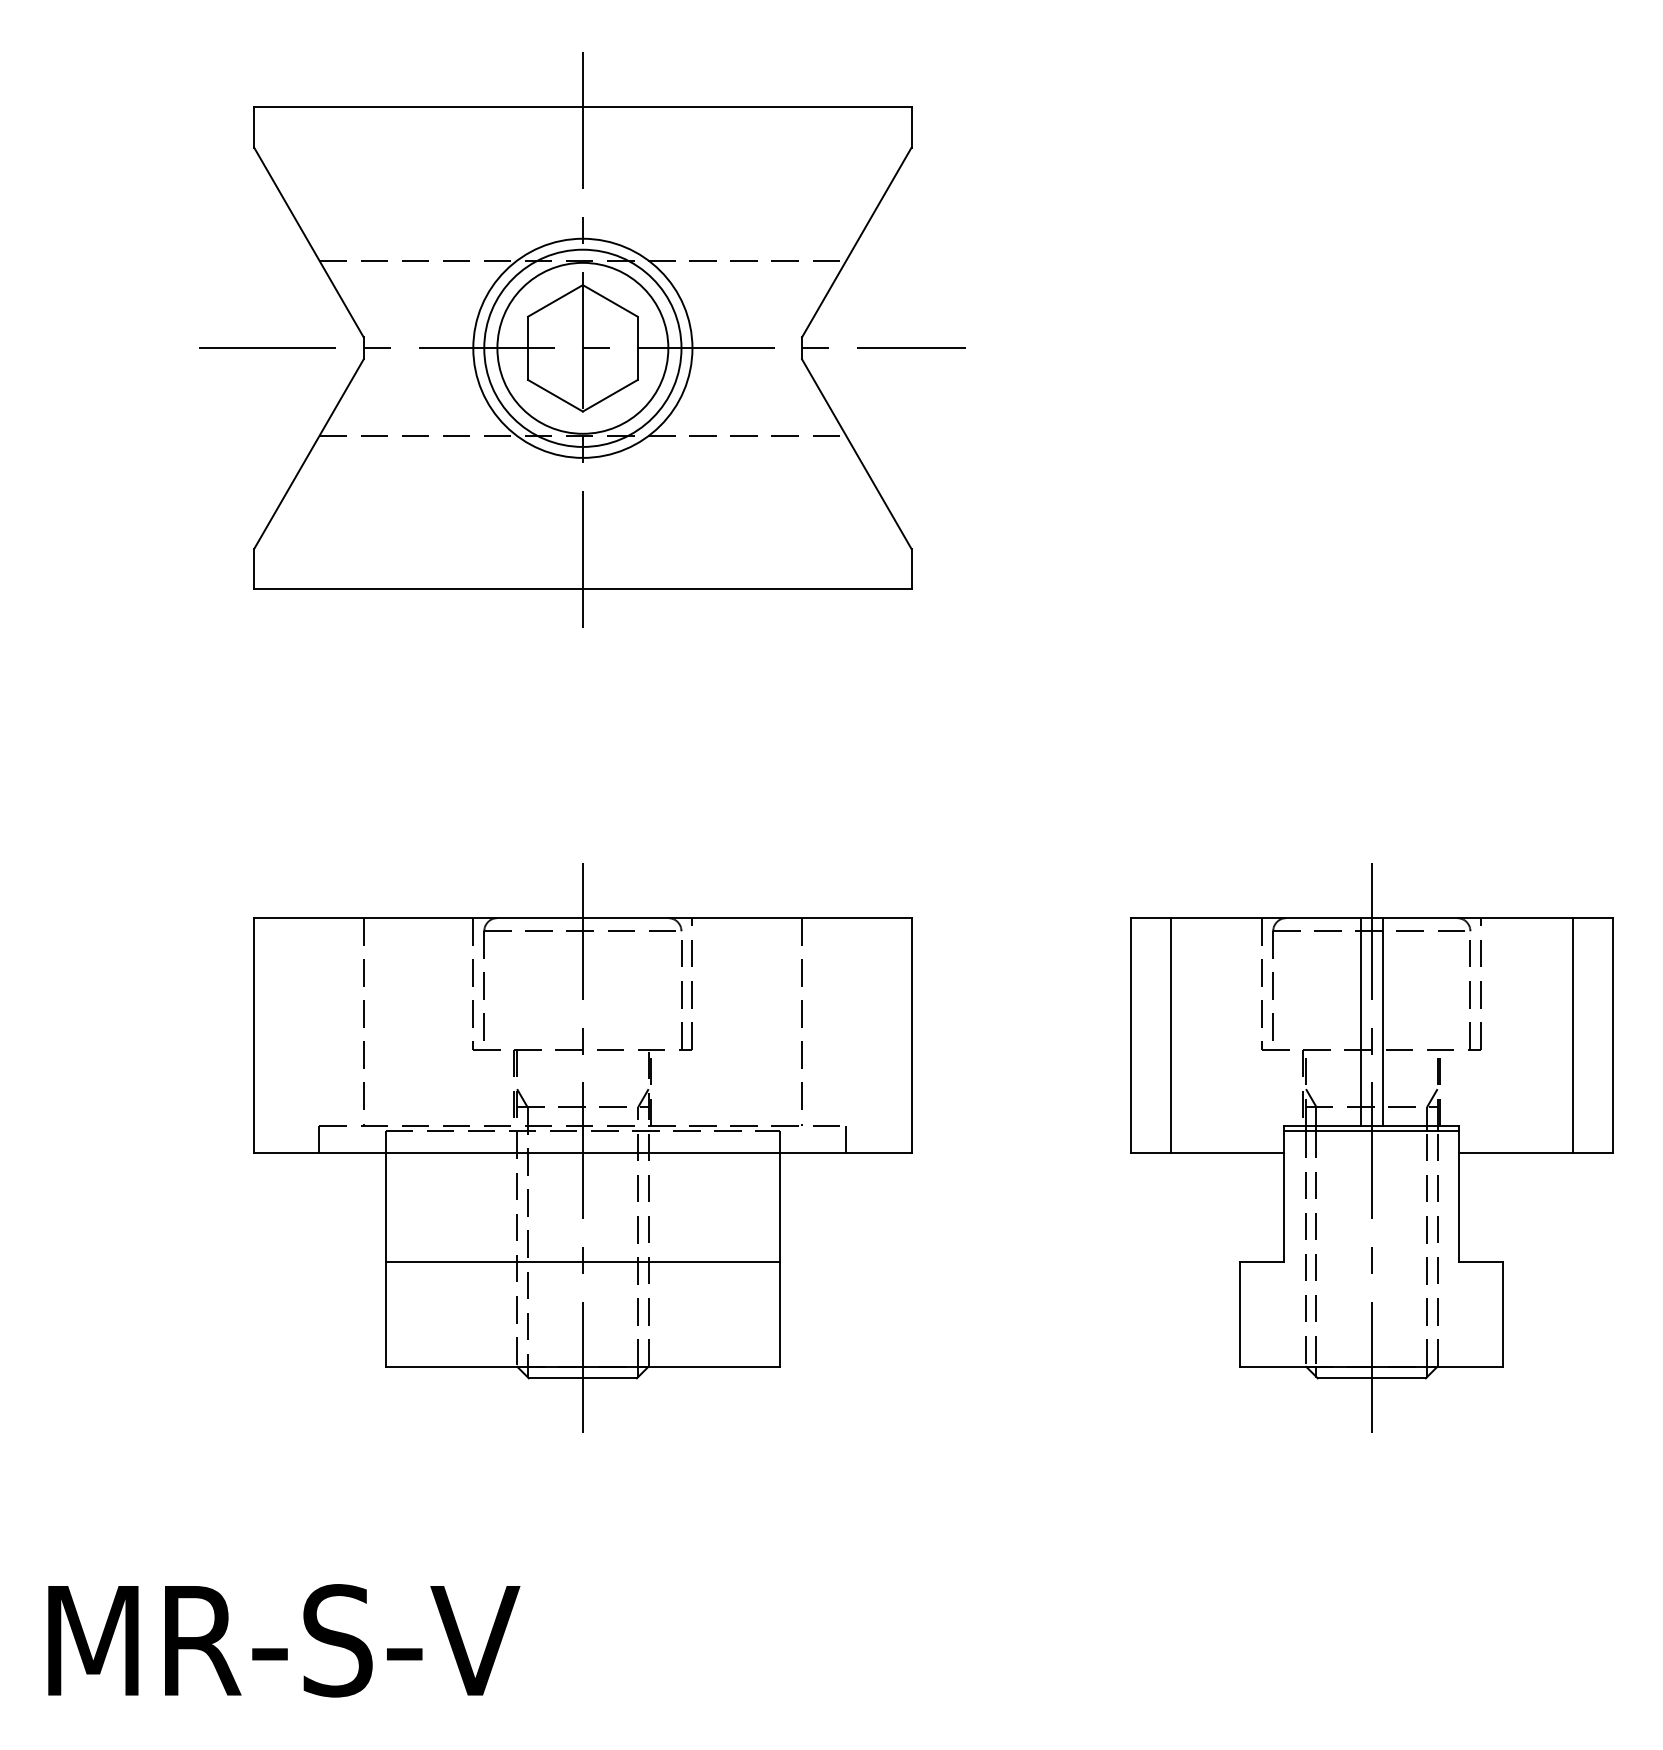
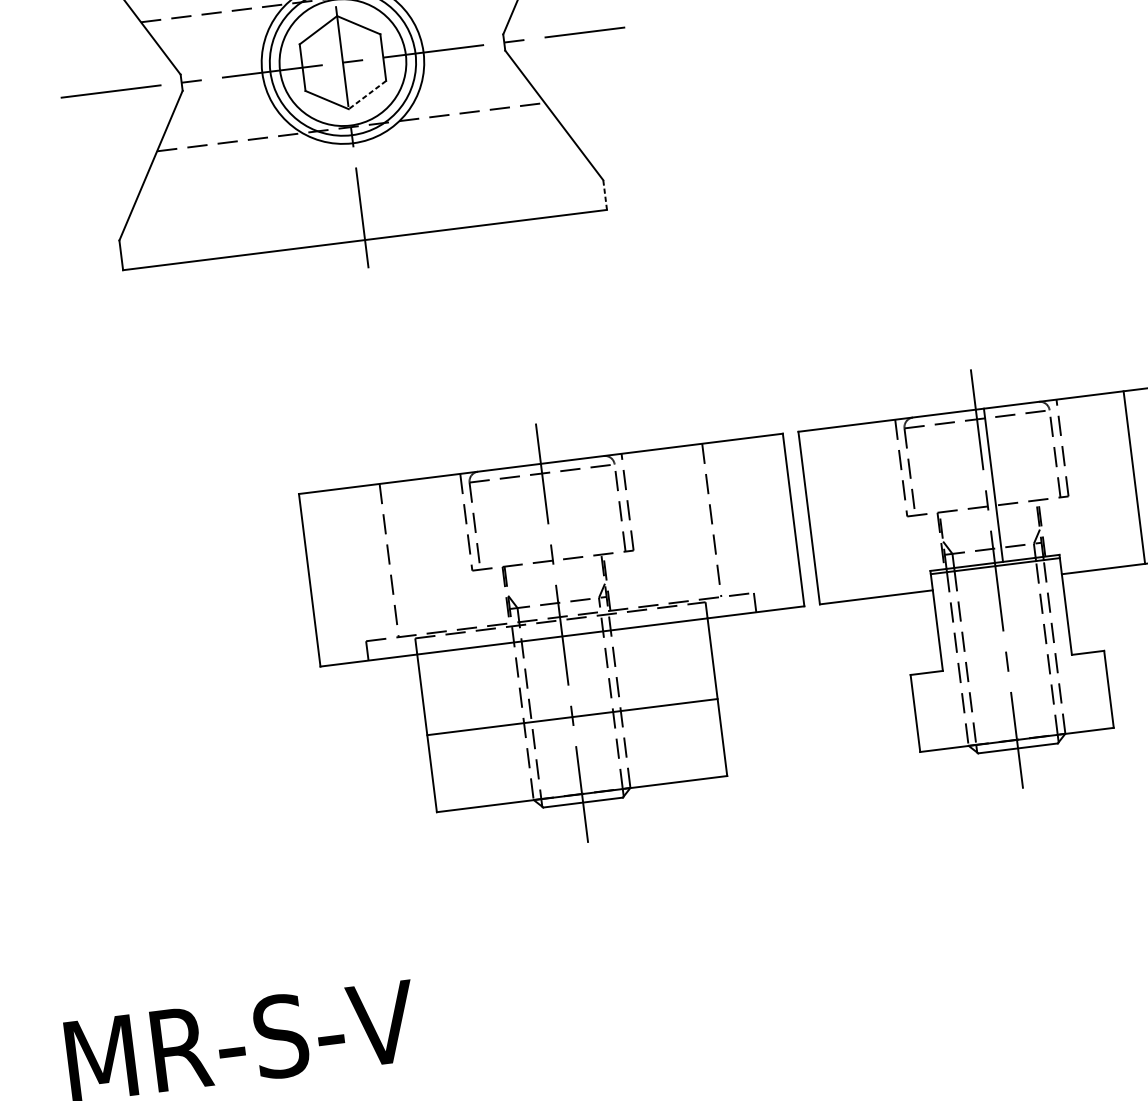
line: (610, 395) -> (367, 94), solid -> dashed
line: (911, 568) -> (605, 194), solid -> dashed
line: (1360, 1022) -> (977, 487), removed
line: (1171, 1035) -> (839, 514), removed
part: (582, 1147) -> (561, 632), moved

